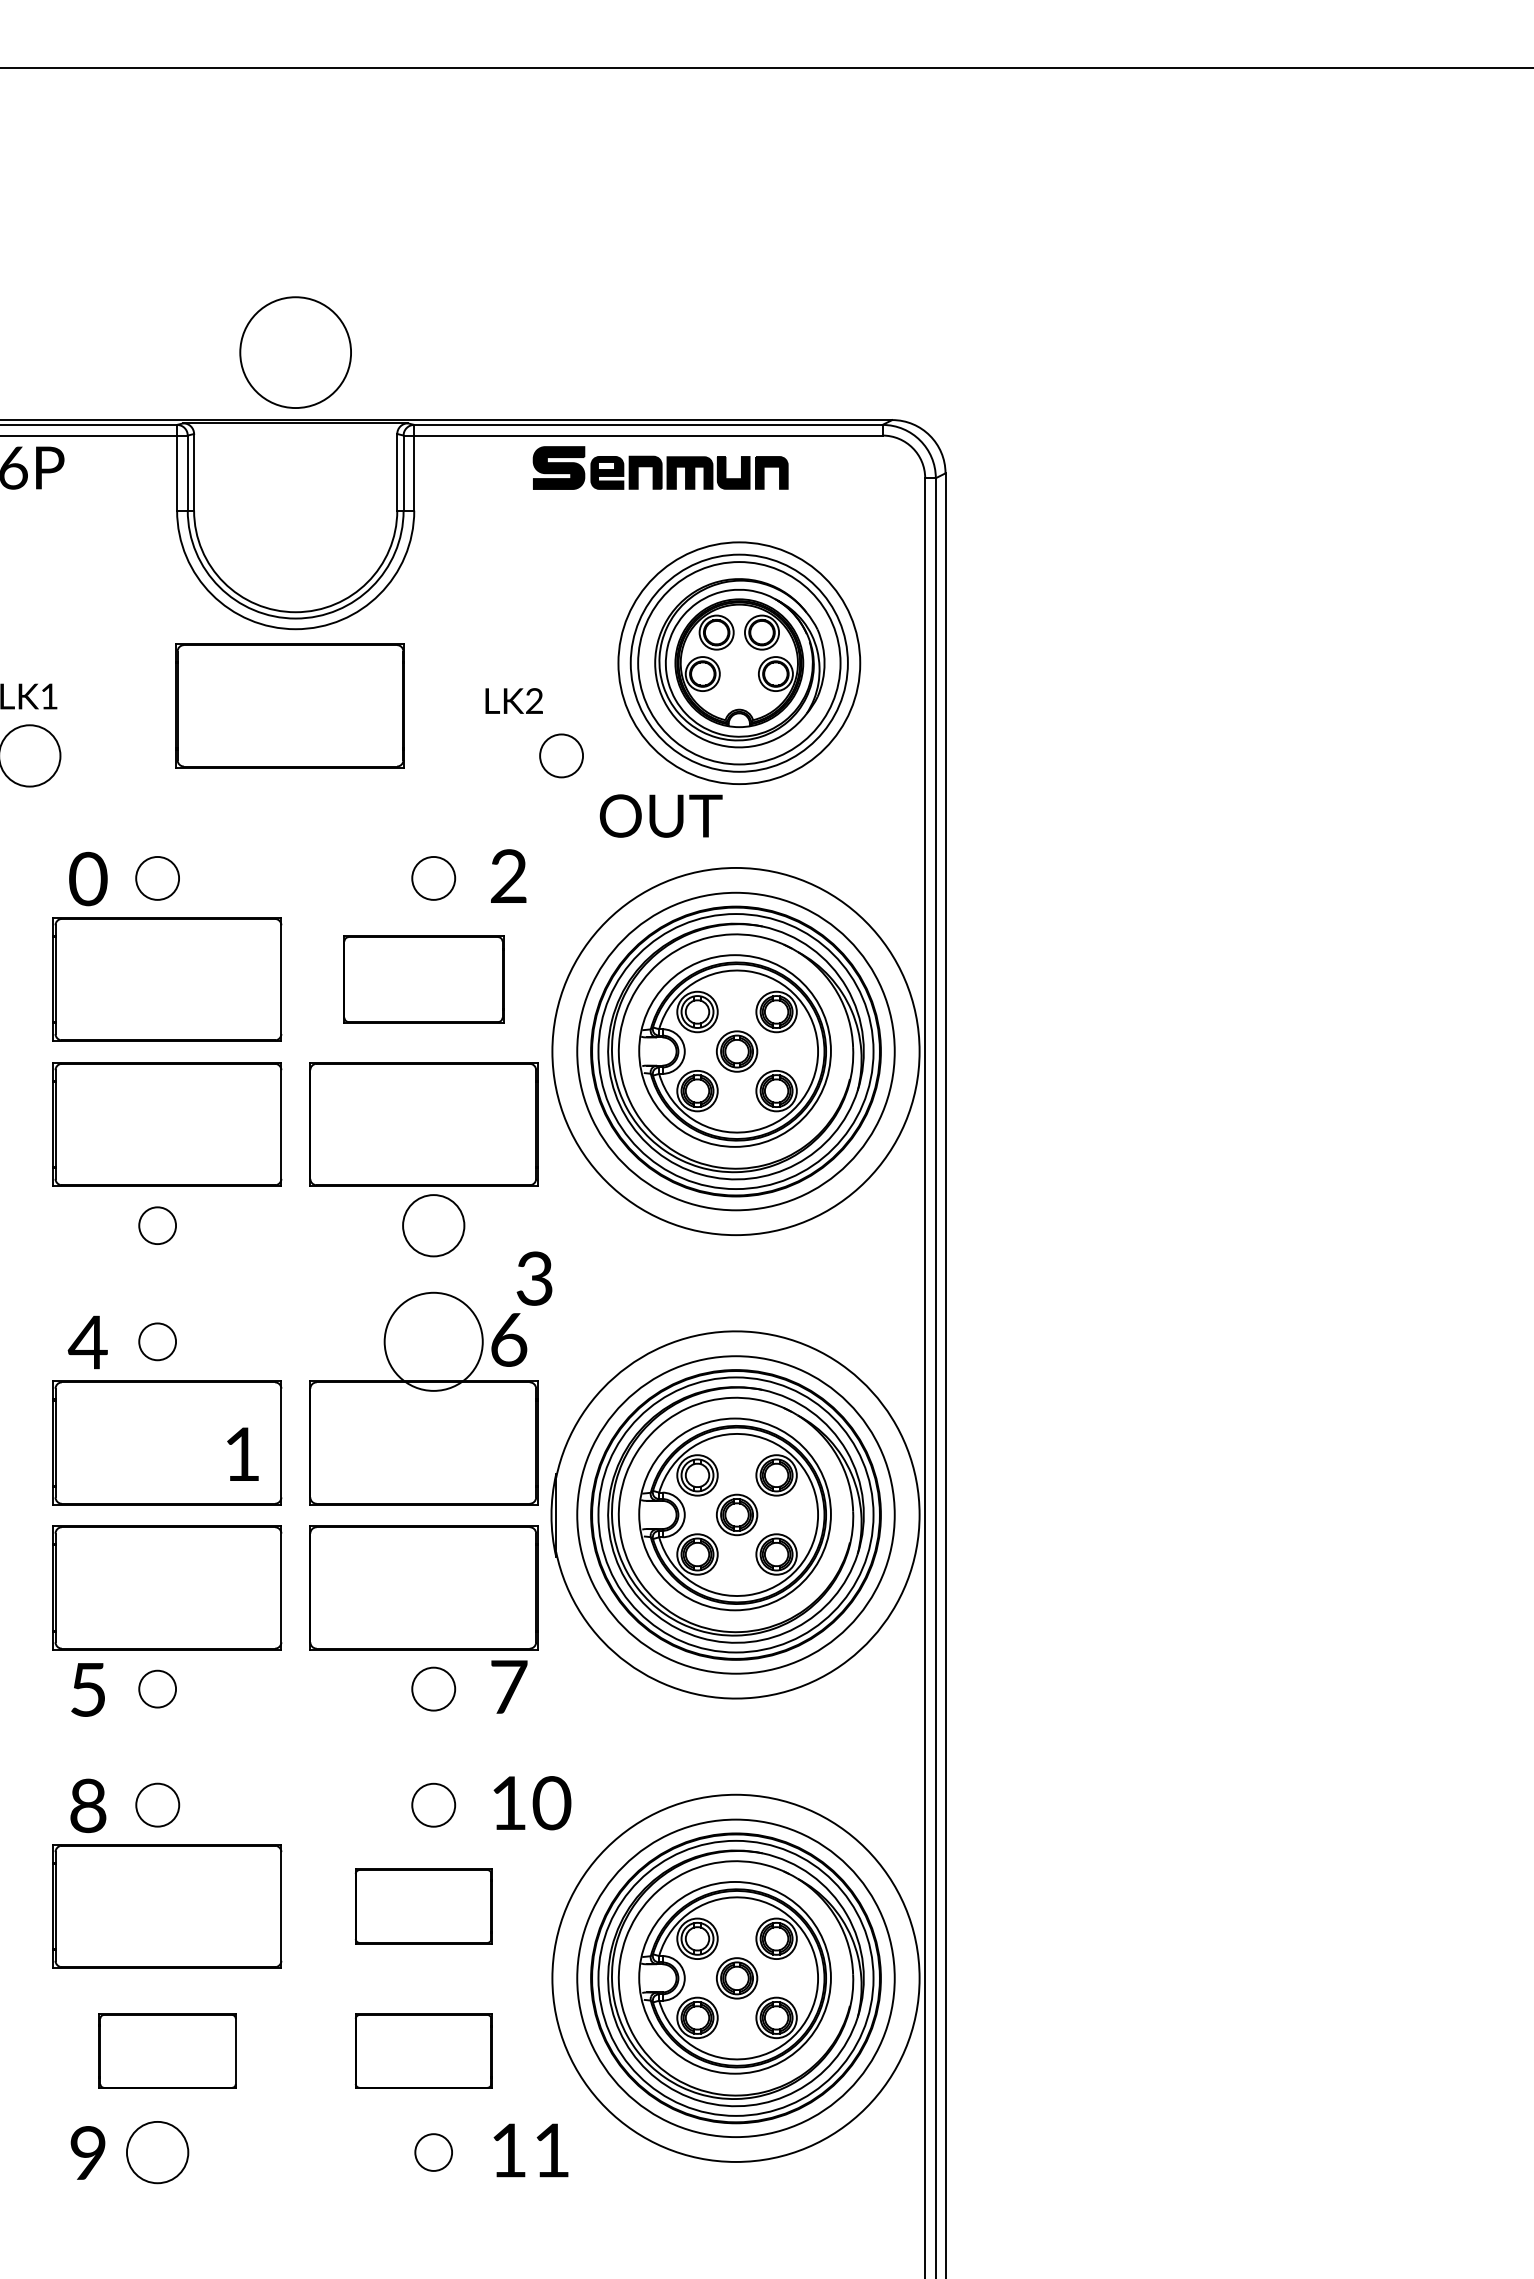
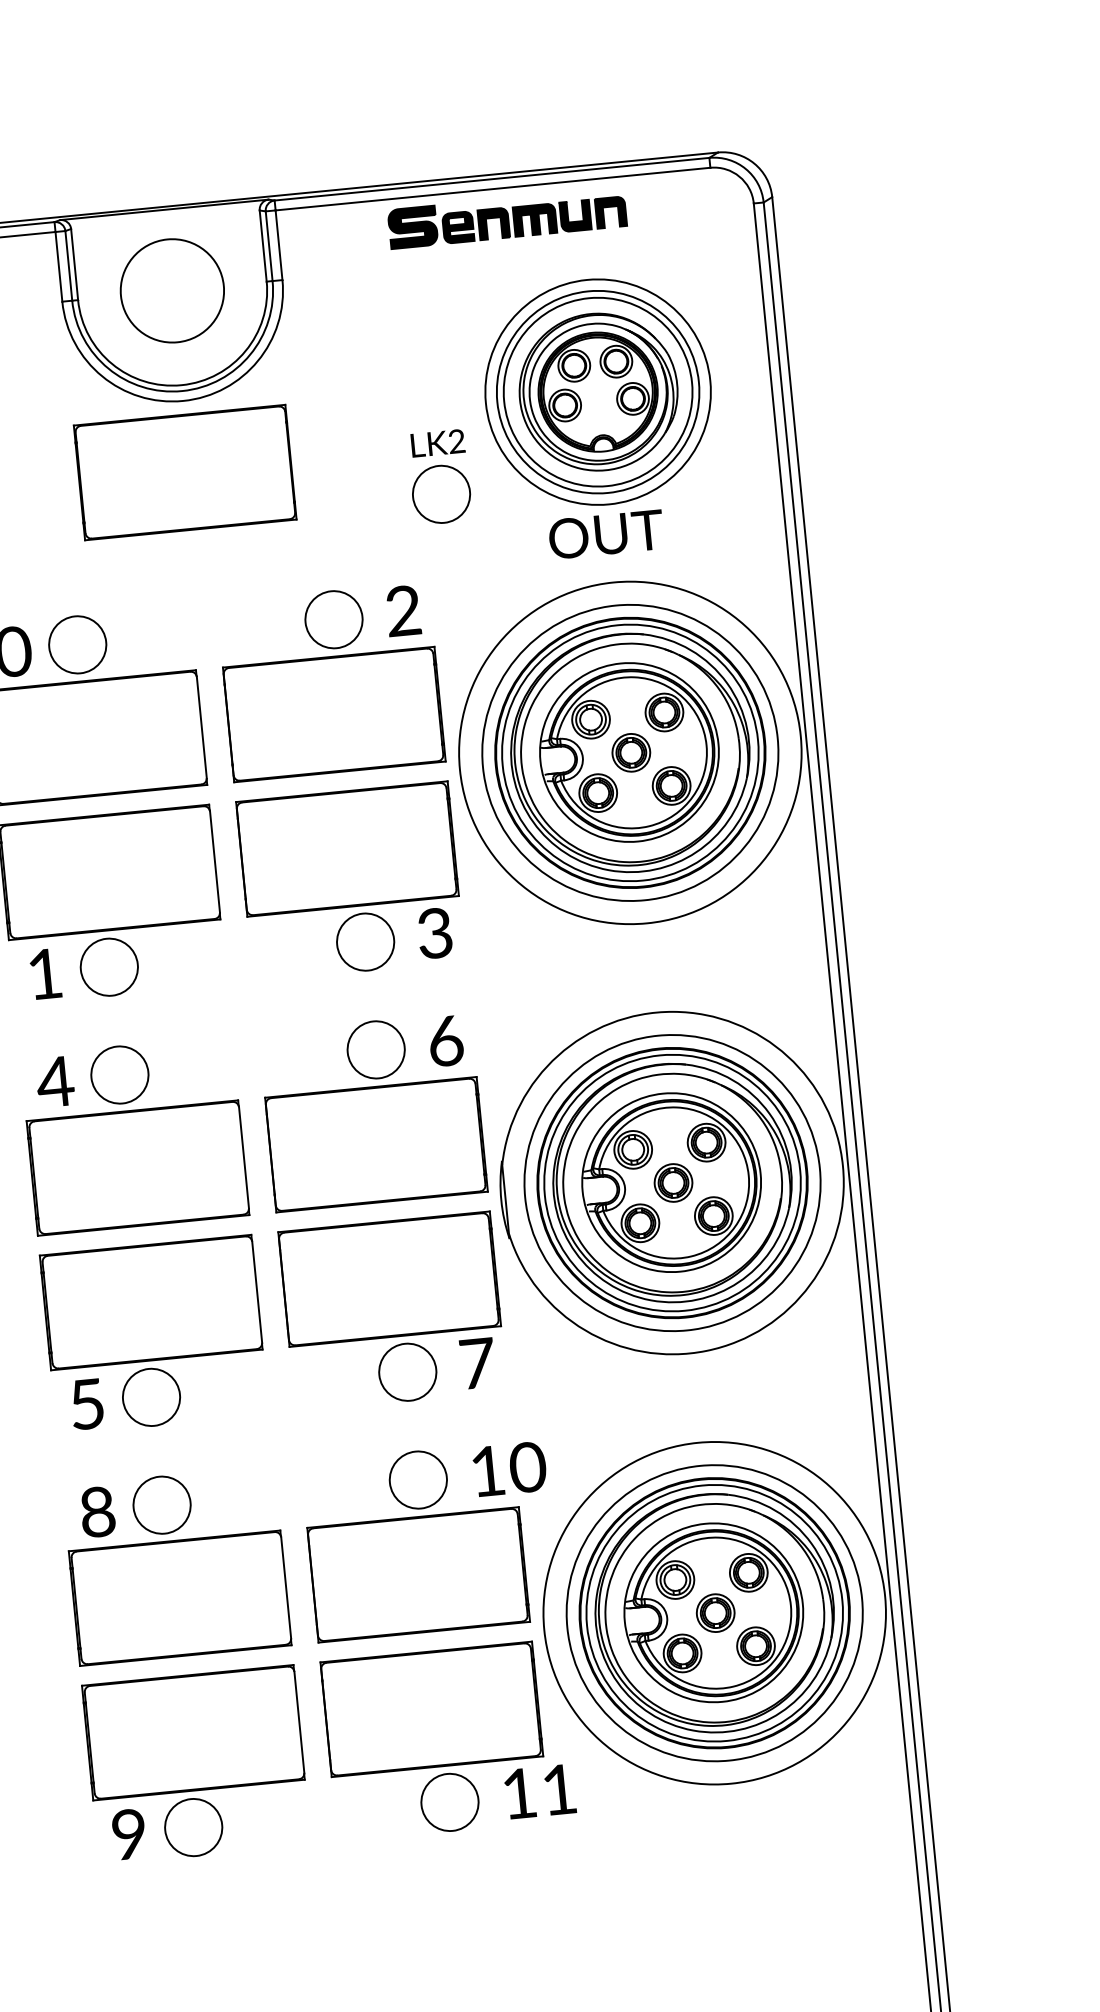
circle: (295, 352) -> (172, 290), moved
text: (513, 700) -> (437, 442), moved
circle: (561, 755) -> (441, 493), size x1.43
text: (660, 815) -> (605, 534), moved
circle: (157, 878) -> (77, 644), size x1.43
circle: (433, 878) -> (333, 619), size x1.43
part: (423, 979) -> (333, 714), size x1.43
circle: (157, 1225) -> (109, 967), size x1.67
text: (534, 1278) -> (434, 933), moved
circle: (157, 1341) -> (119, 1074), size x1.67
circle: (433, 1341) -> (375, 1049), size x0.62
text: (242, 1453) -> (45, 973), moved
circle: (157, 1688) -> (151, 1396), size x1.67
circle: (433, 1688) -> (407, 1371), size x1.43
circle: (157, 1804) -> (161, 1504), size x1.43
circle: (433, 1804) -> (418, 1479), size x1.43
part: (423, 1906) -> (418, 1574), size x1.67
part: (167, 2051) -> (193, 1732), size x1.67
part: (423, 2051) -> (431, 1709), size x1.67
circle: (433, 2152) -> (449, 1802), size x1.67

